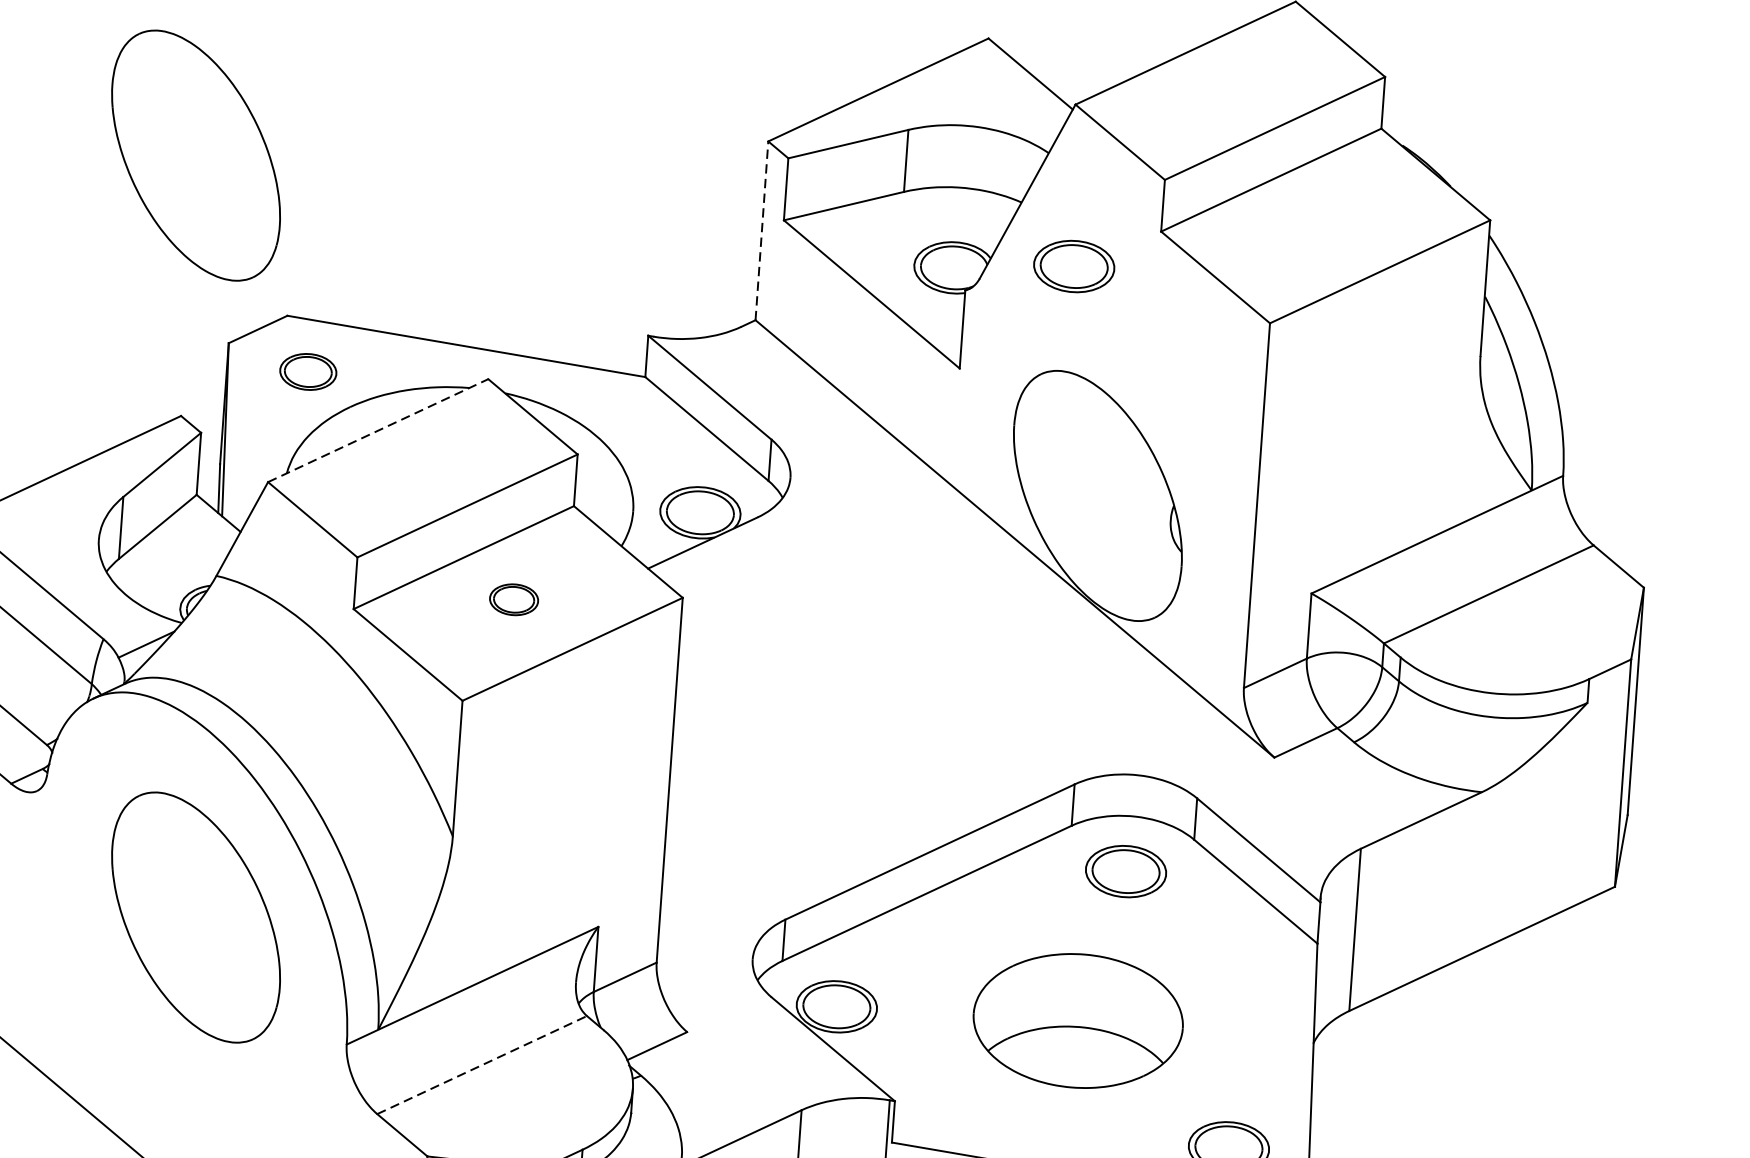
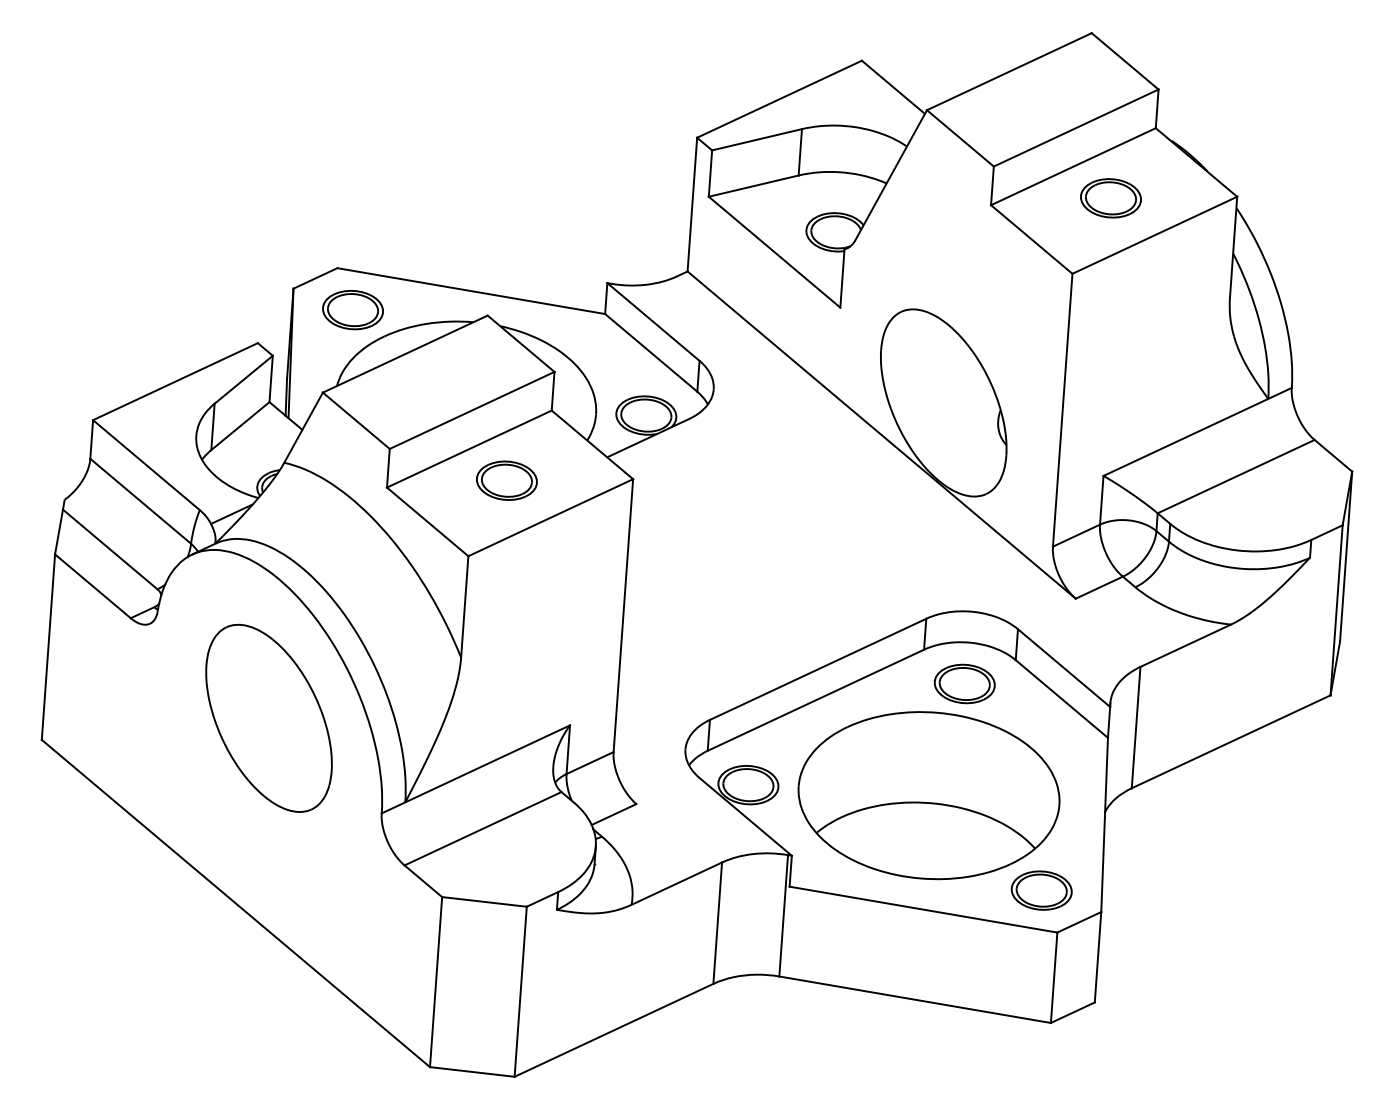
part: (195, 154) -> (268, 147), removed
line: (762, 230) -> (692, 204), dashed -> solid
part: (1073, 266) -> (1110, 198), moved
part: (307, 372) -> (352, 310), size x1.43
line: (378, 431) -> (405, 354), dashed -> solid
part: (513, 599) -> (506, 480), size x1.67
part: (1077, 1020) -> (928, 795), size x1.67
line: (482, 1064) -> (483, 828), dashed -> solid

